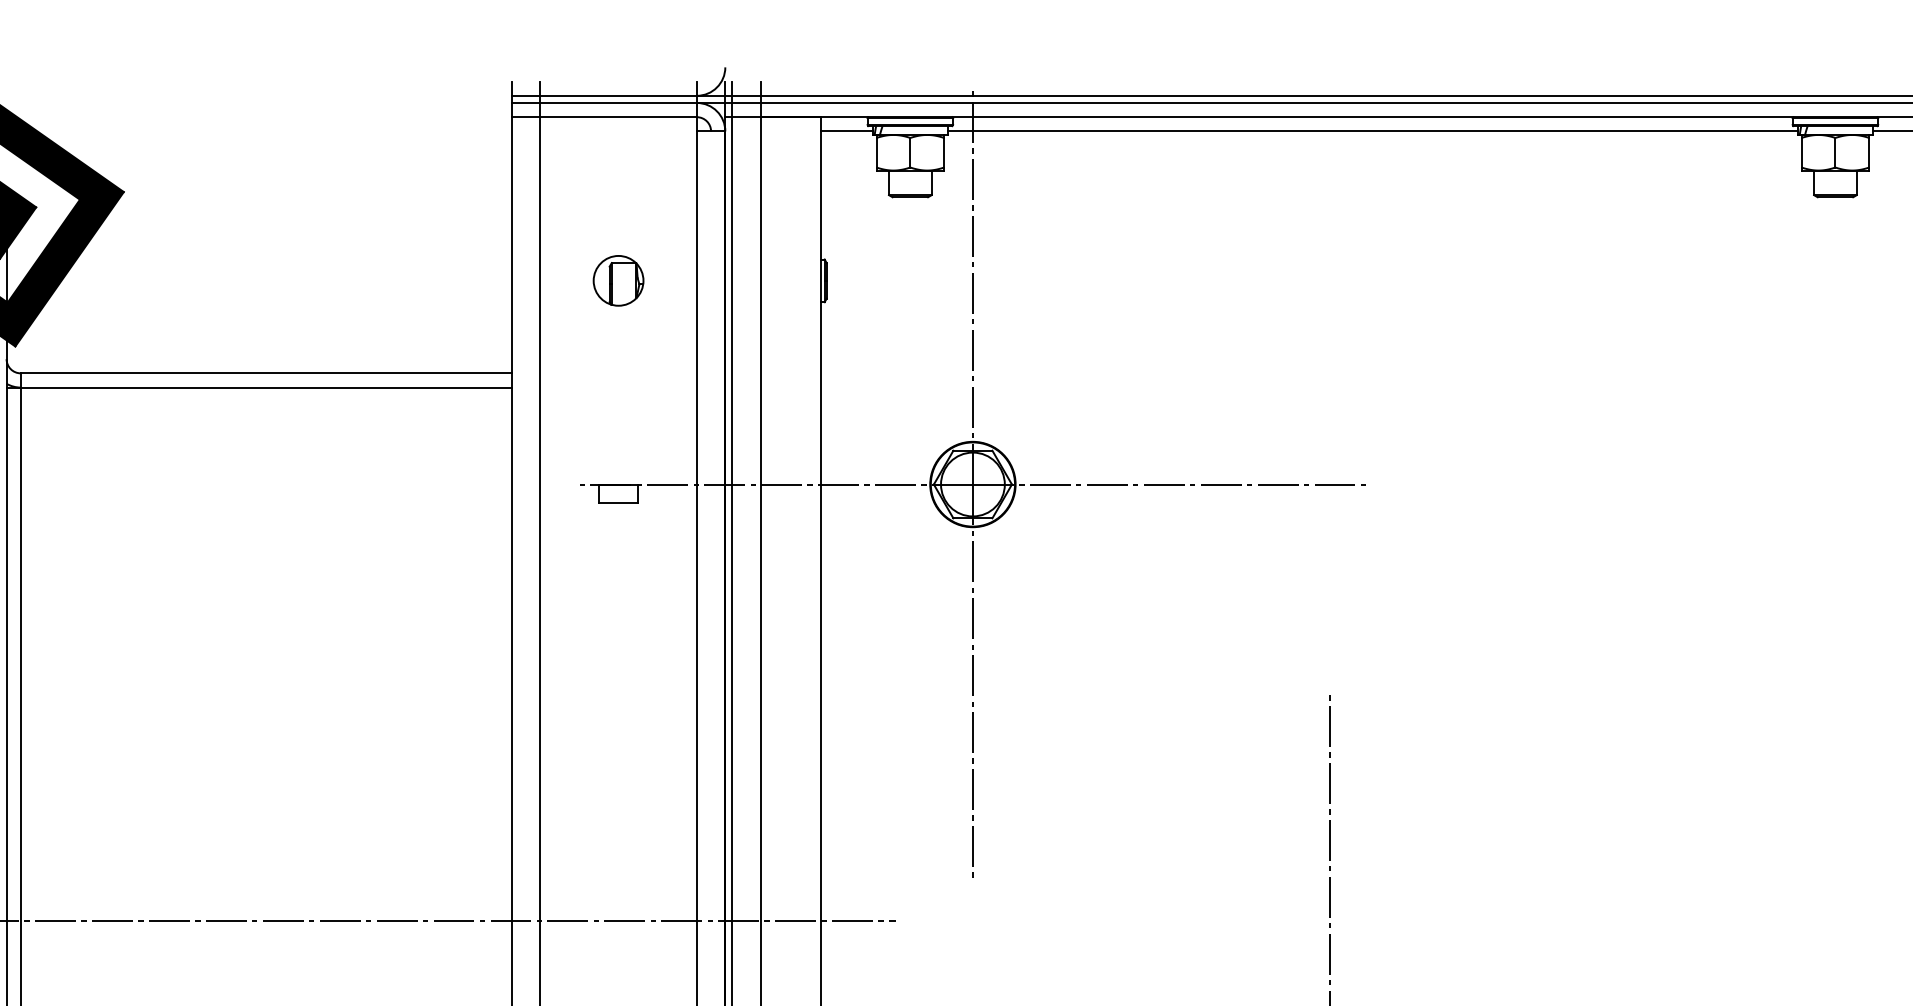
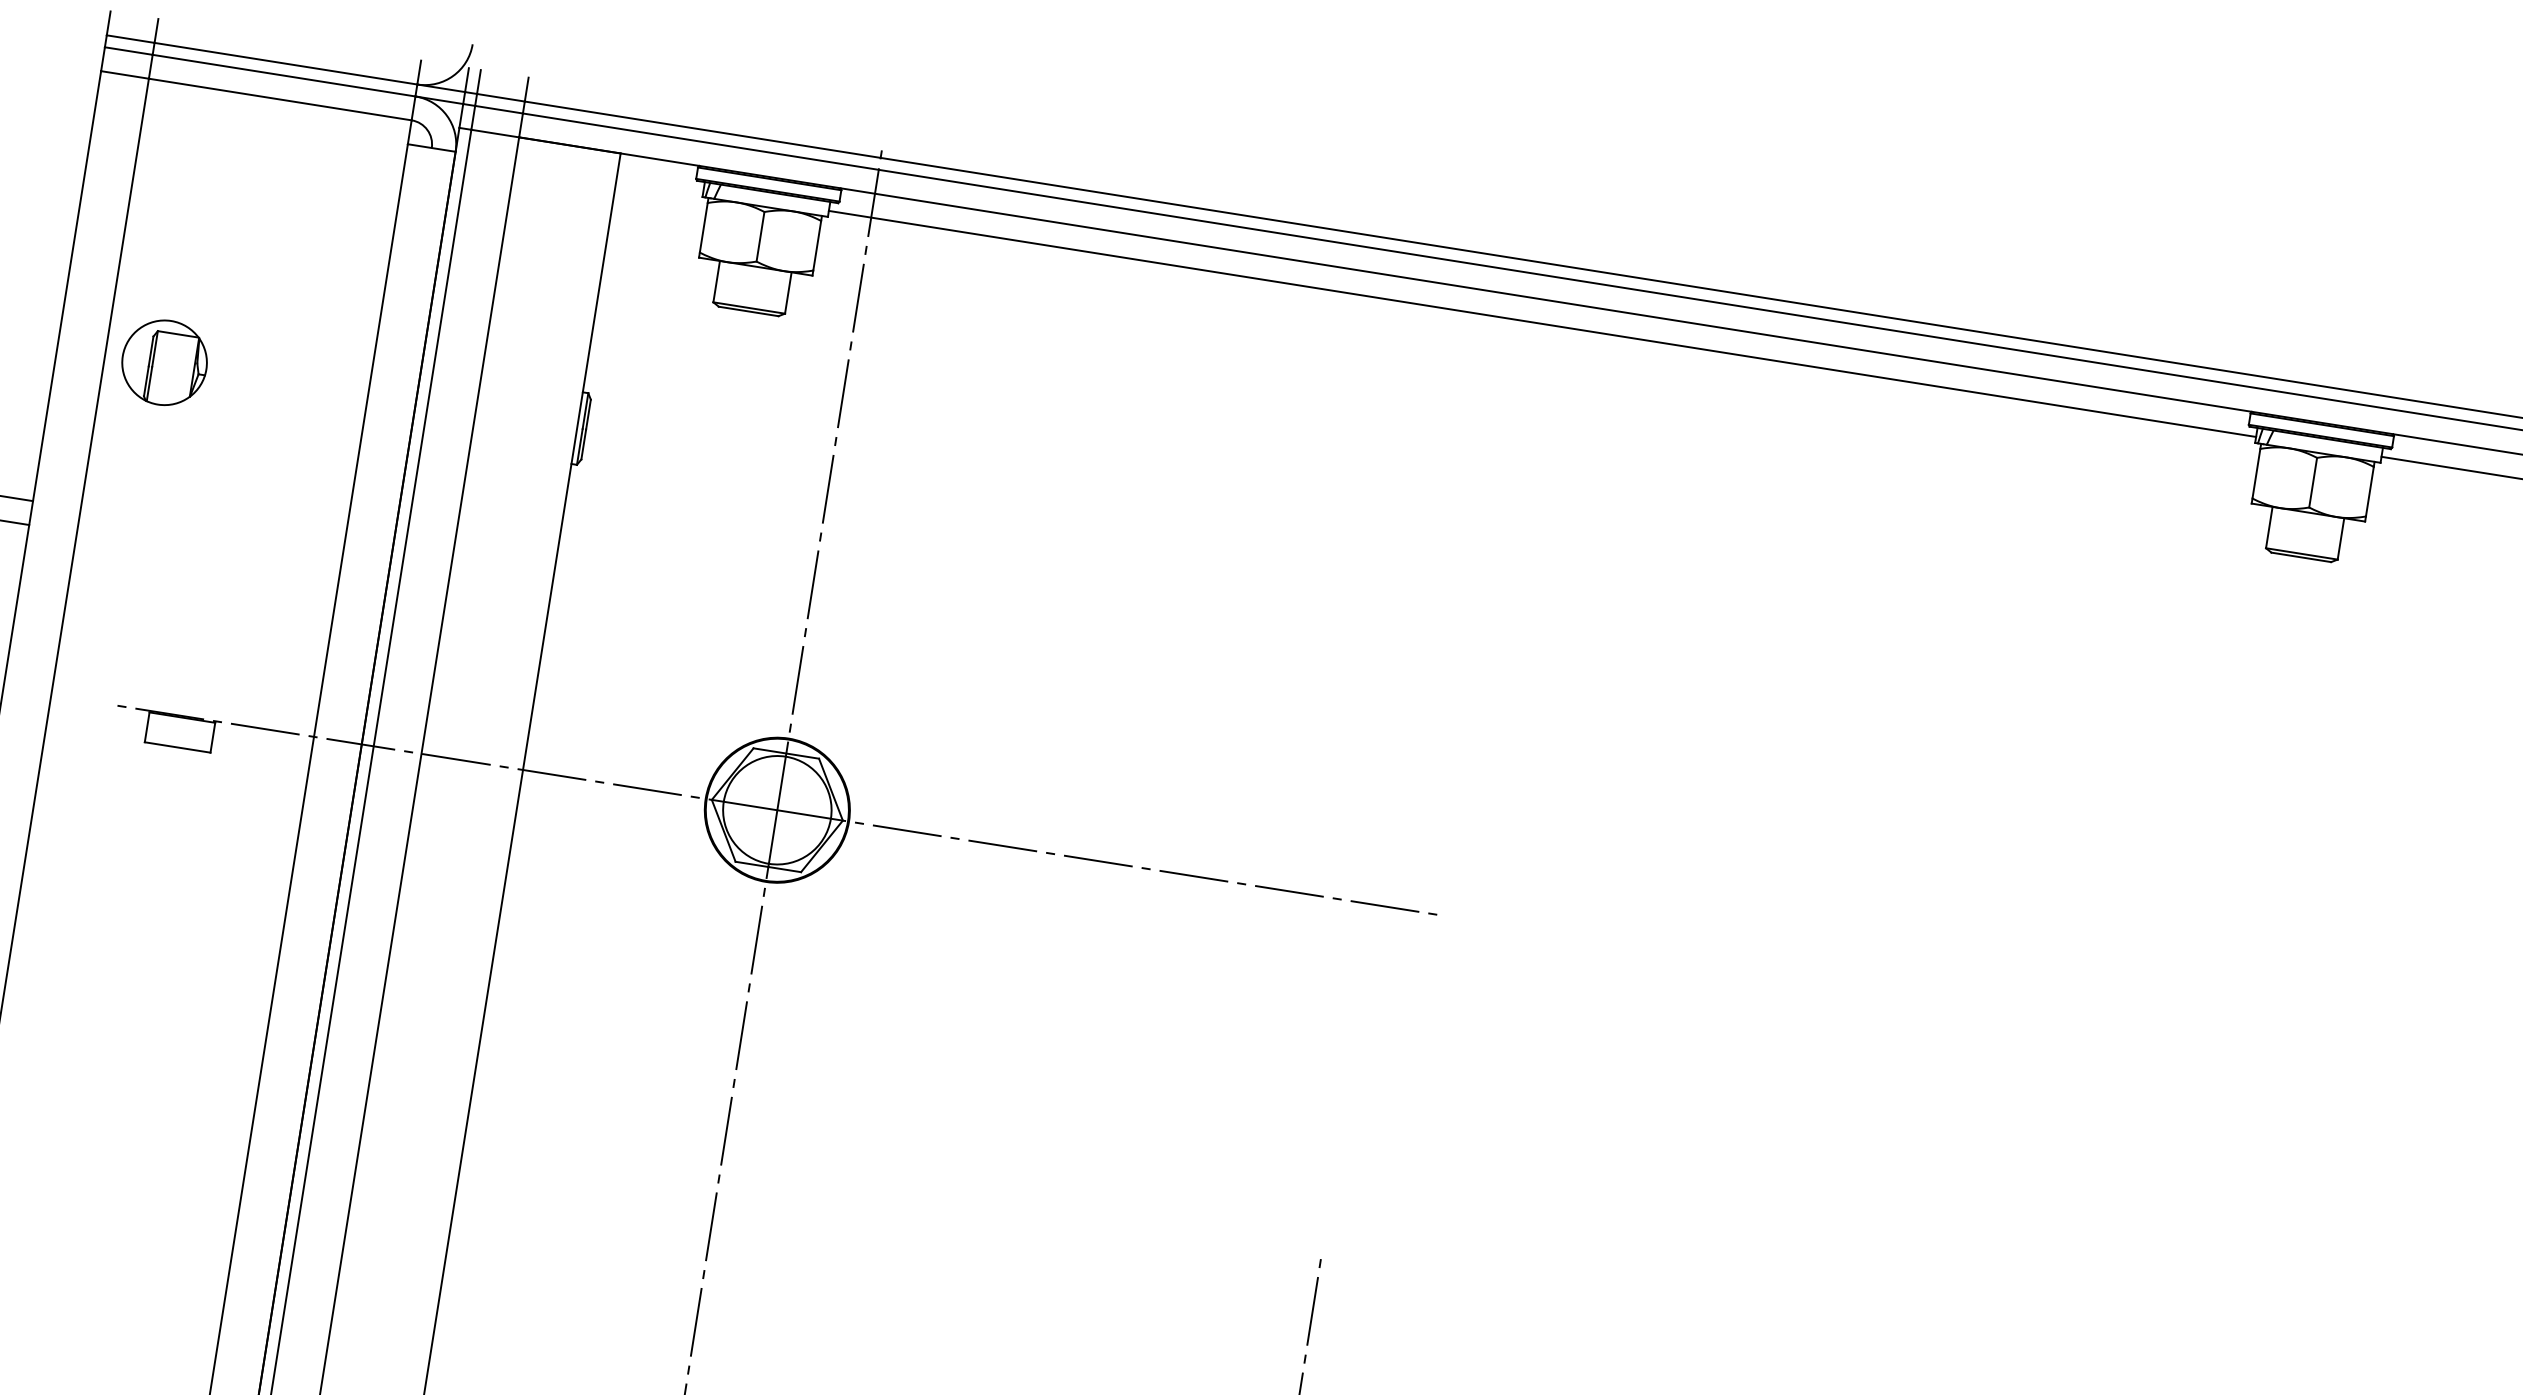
line: (846, 131) -> (659, 184), removed
part: (618, 280) -> (164, 362), moved

